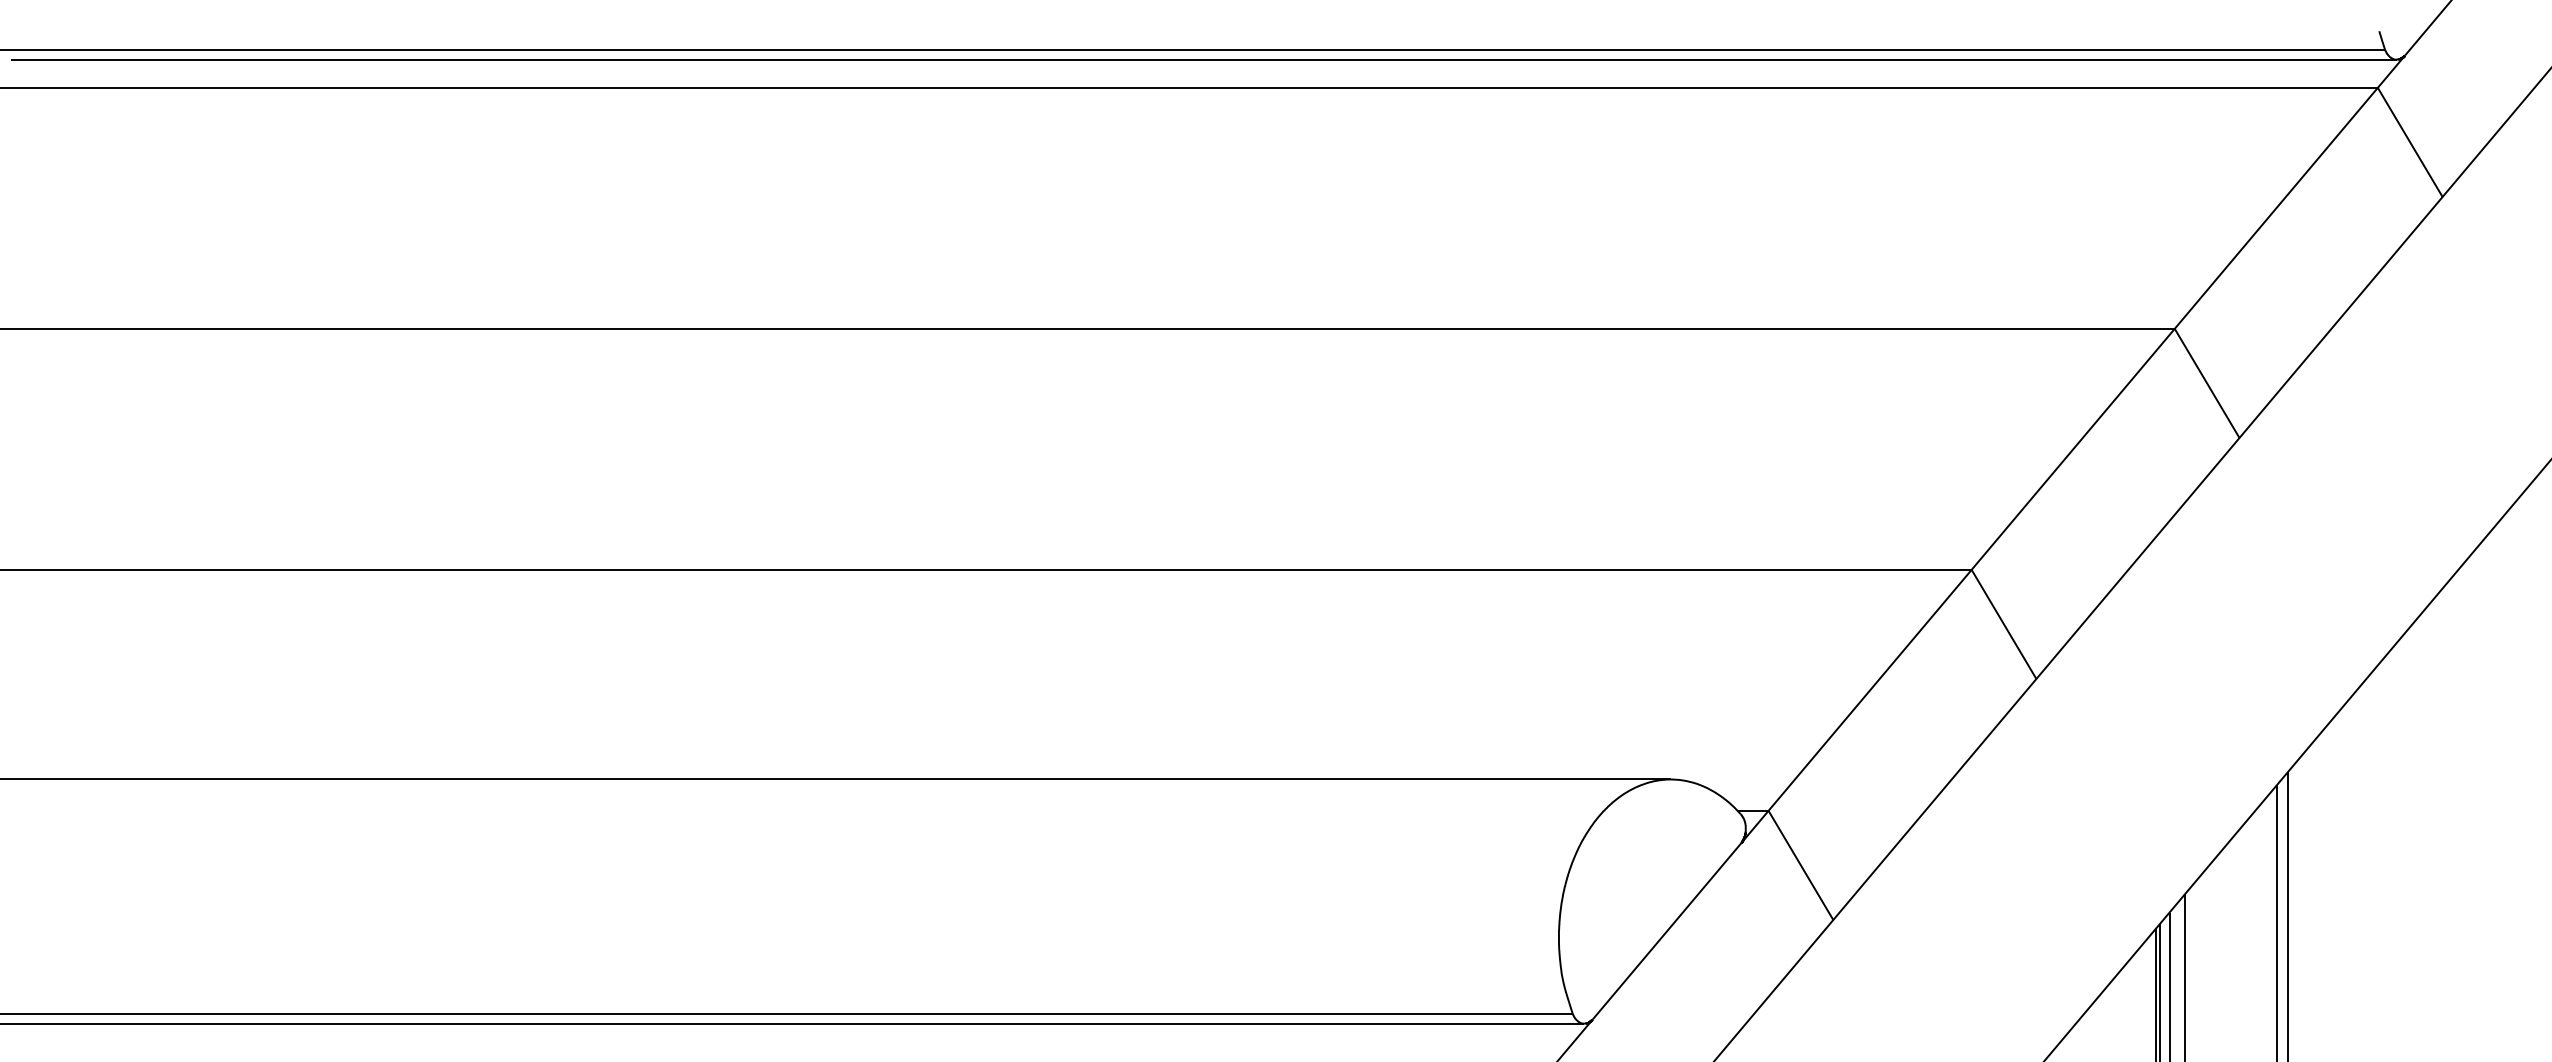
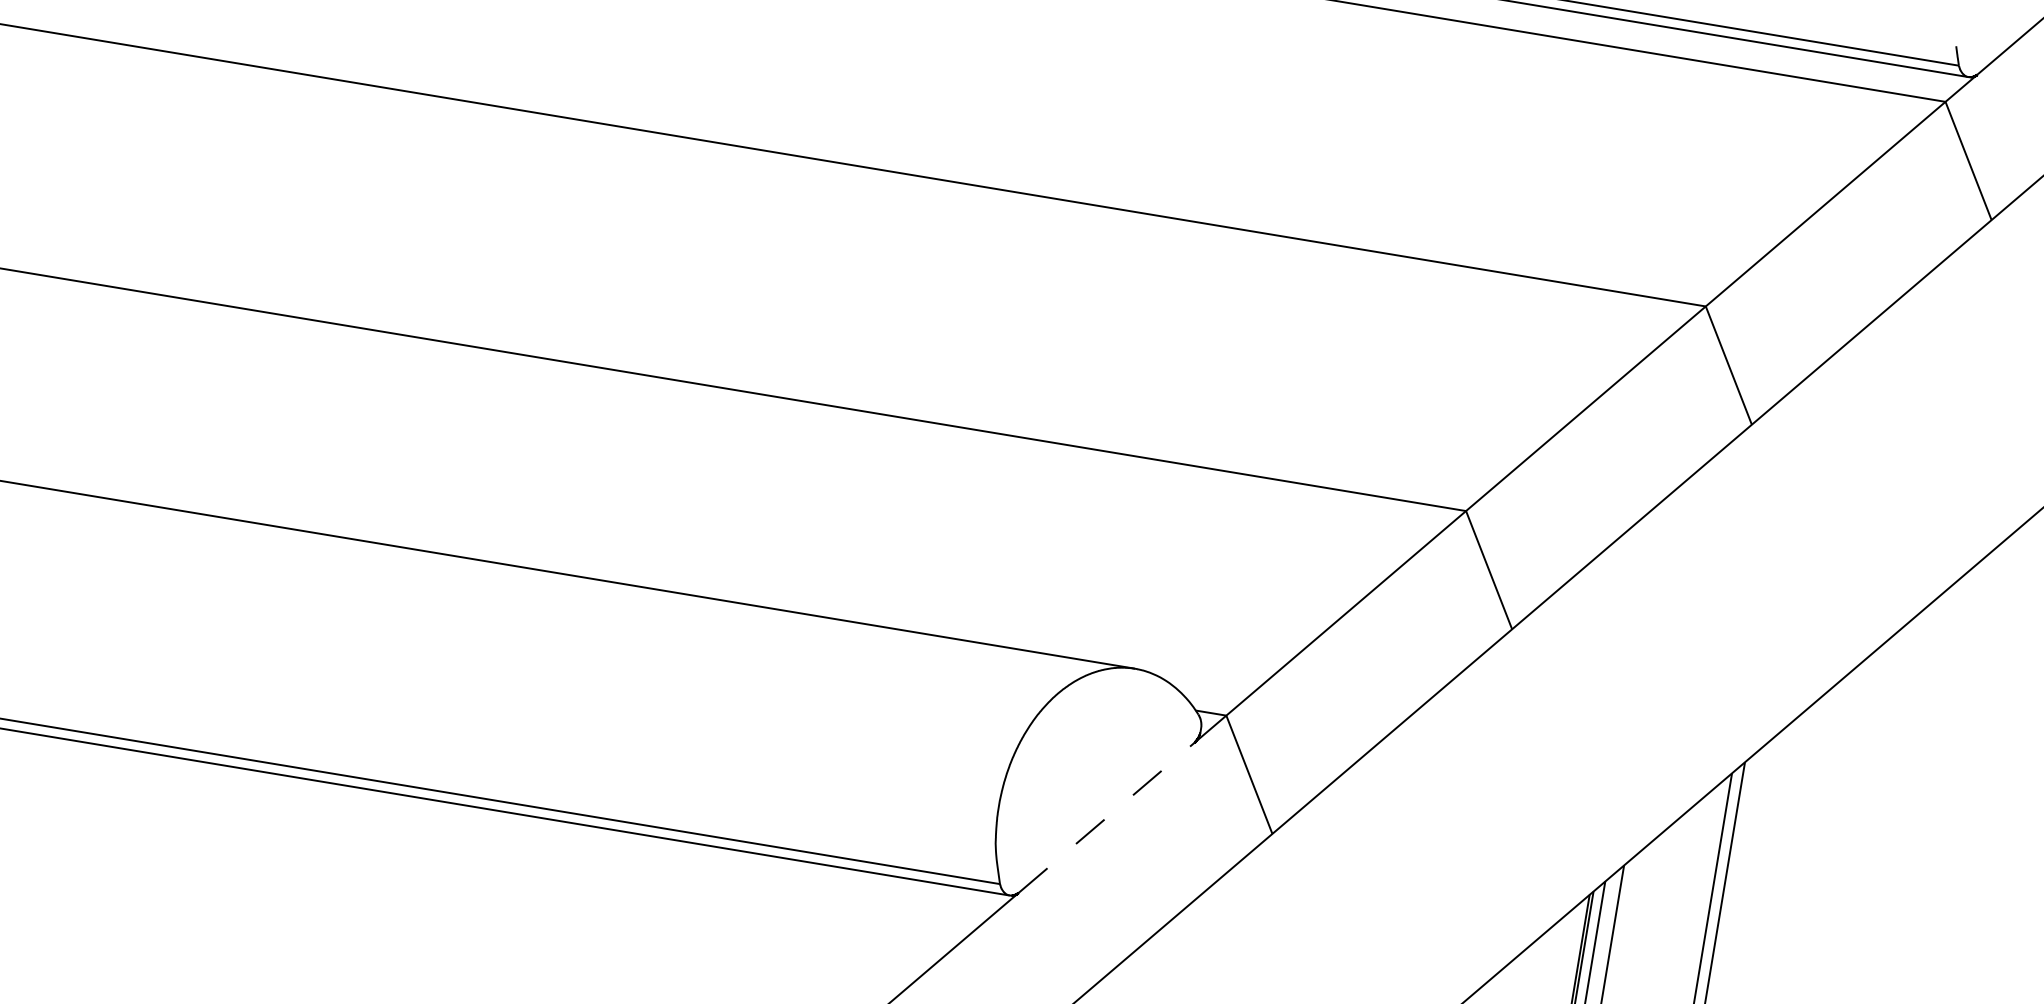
line: (1667, 930) -> (1107, 817), solid -> dashed

